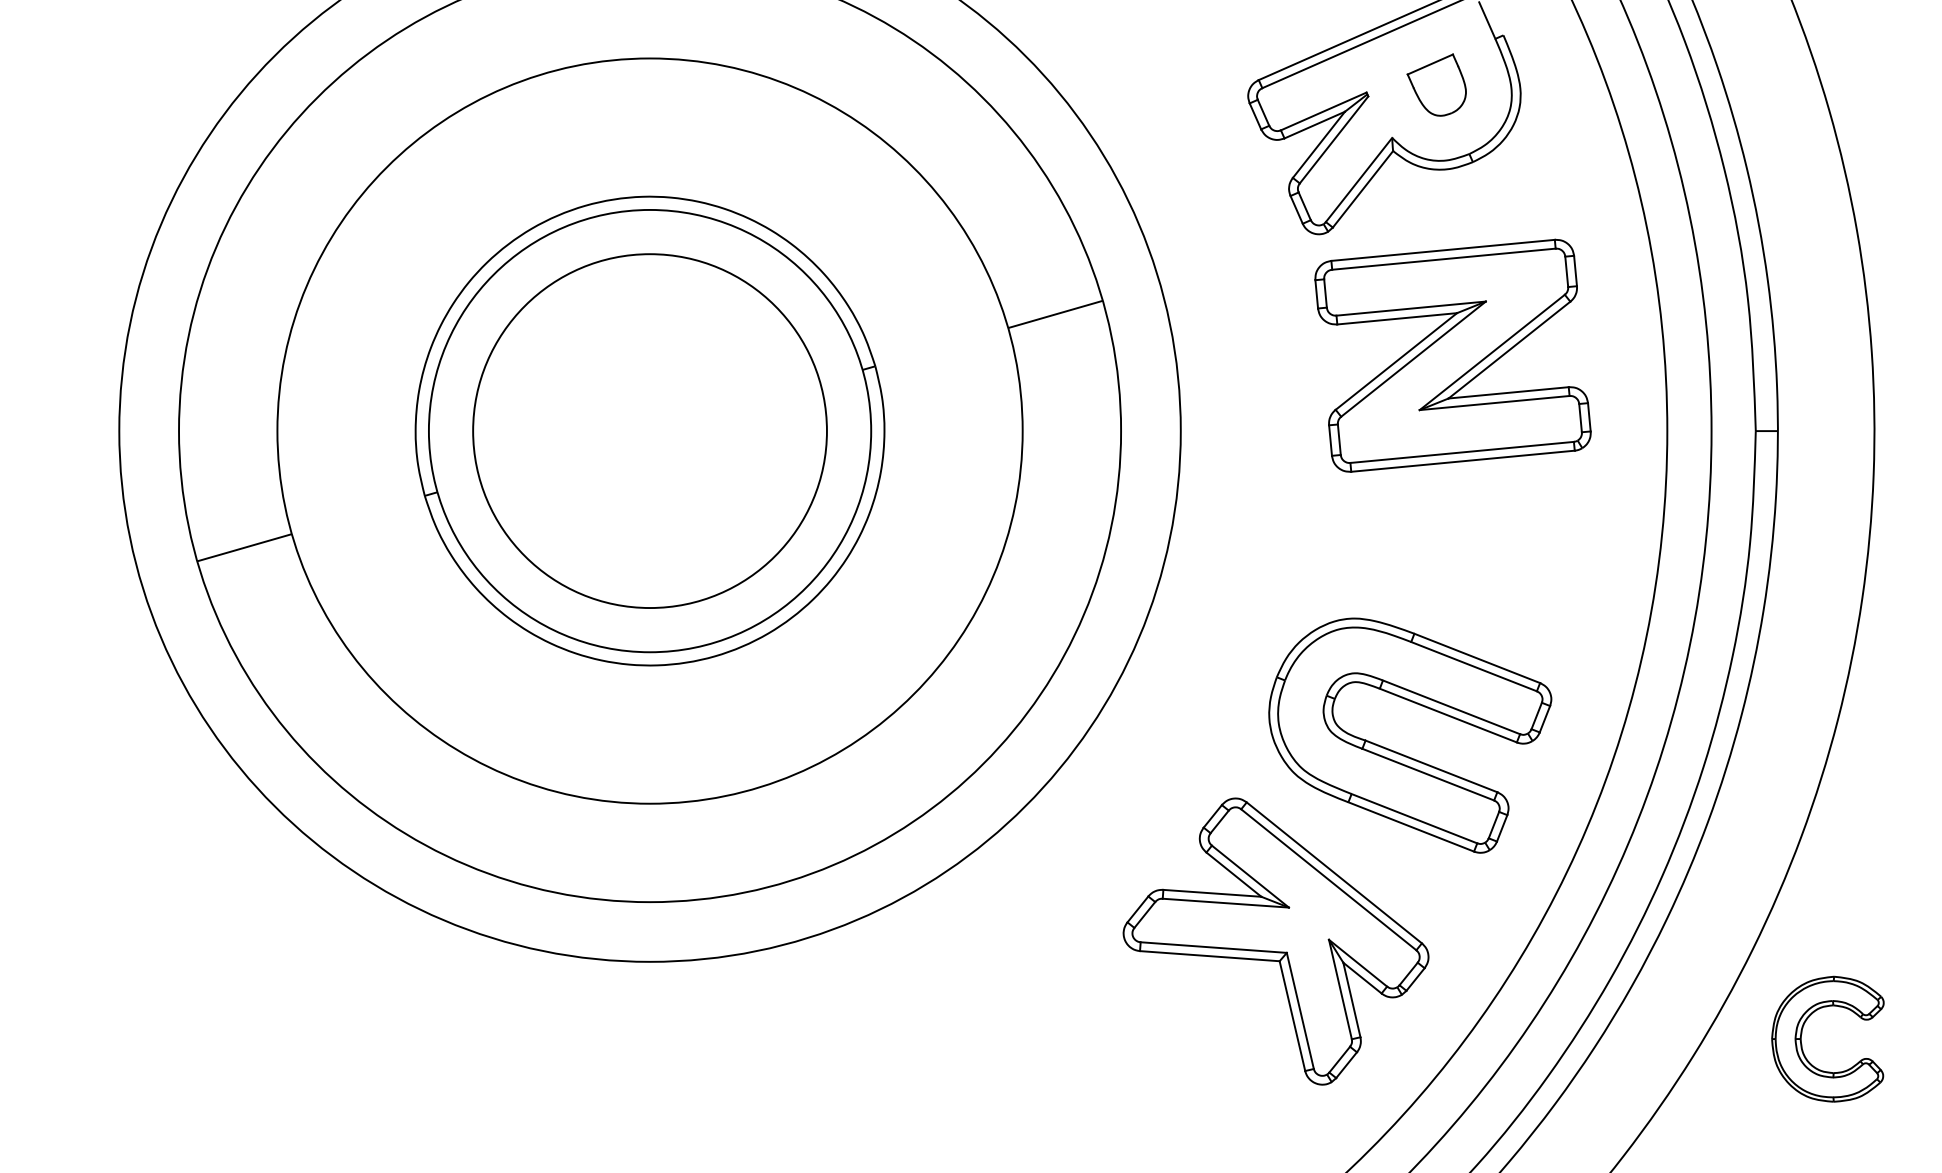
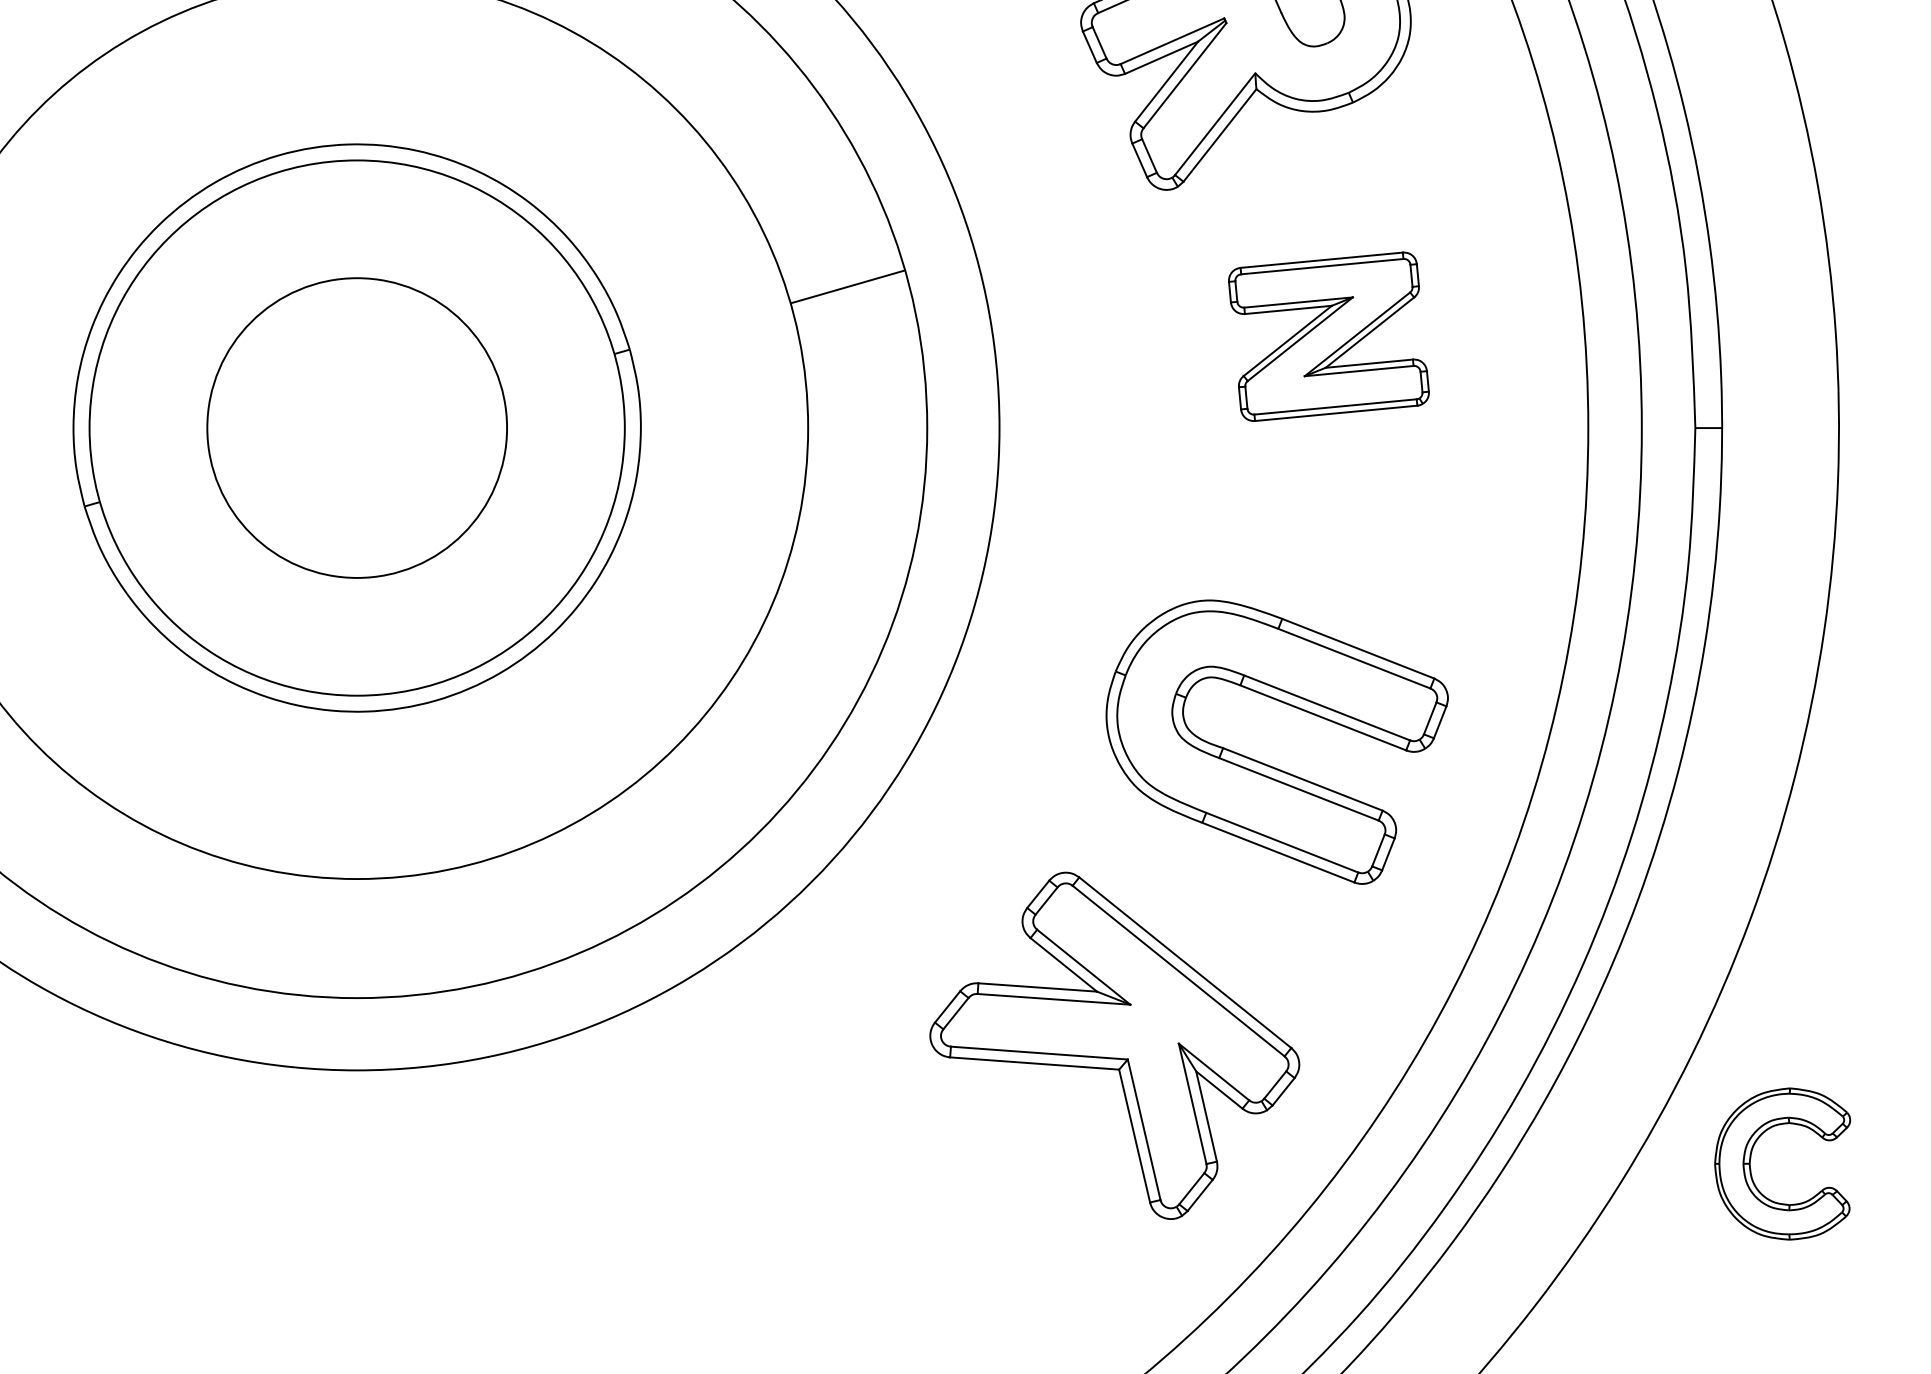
part: (1452, 355) -> (1328, 336), size x0.6
circle: (649, 431) -> (356, 428), size x0.7
part: (1404, 754) -> (1270, 764), moved

